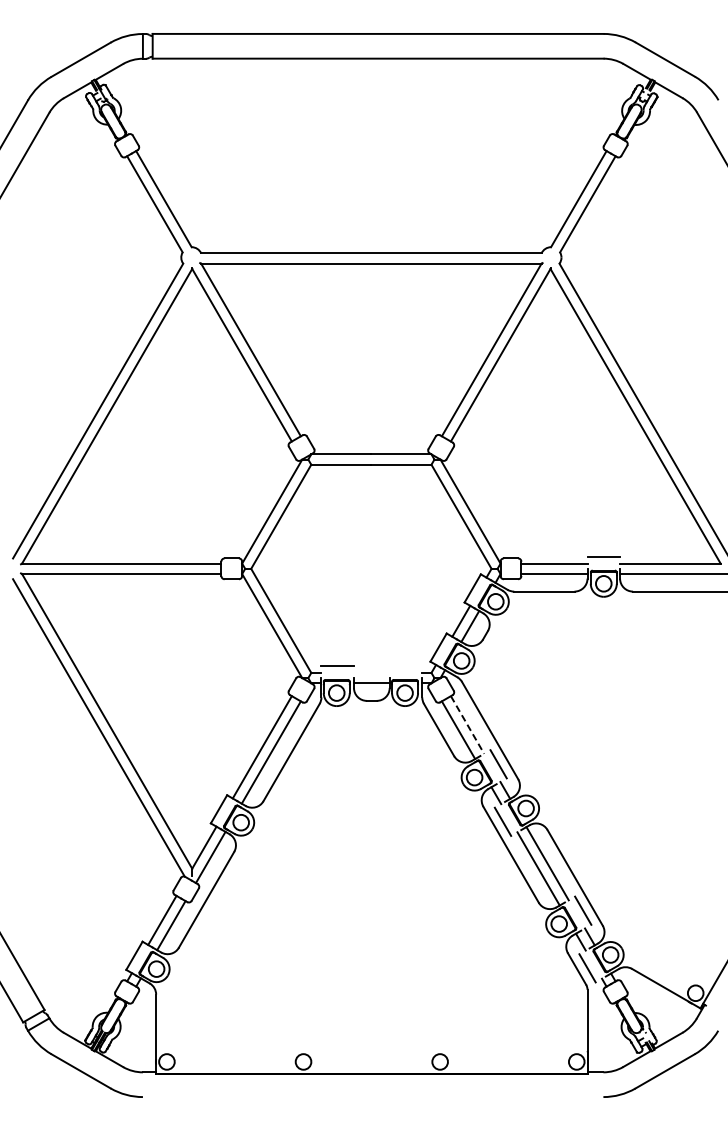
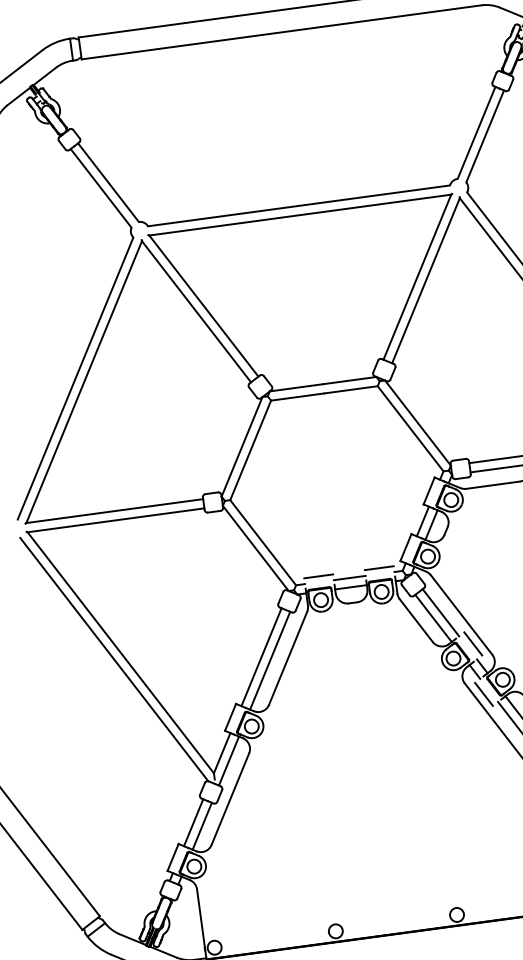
line: (405, 666) -> (378, 568), added
line: (371, 672) -> (349, 577), added
line: (467, 725) -> (440, 613), dashed -> solid

